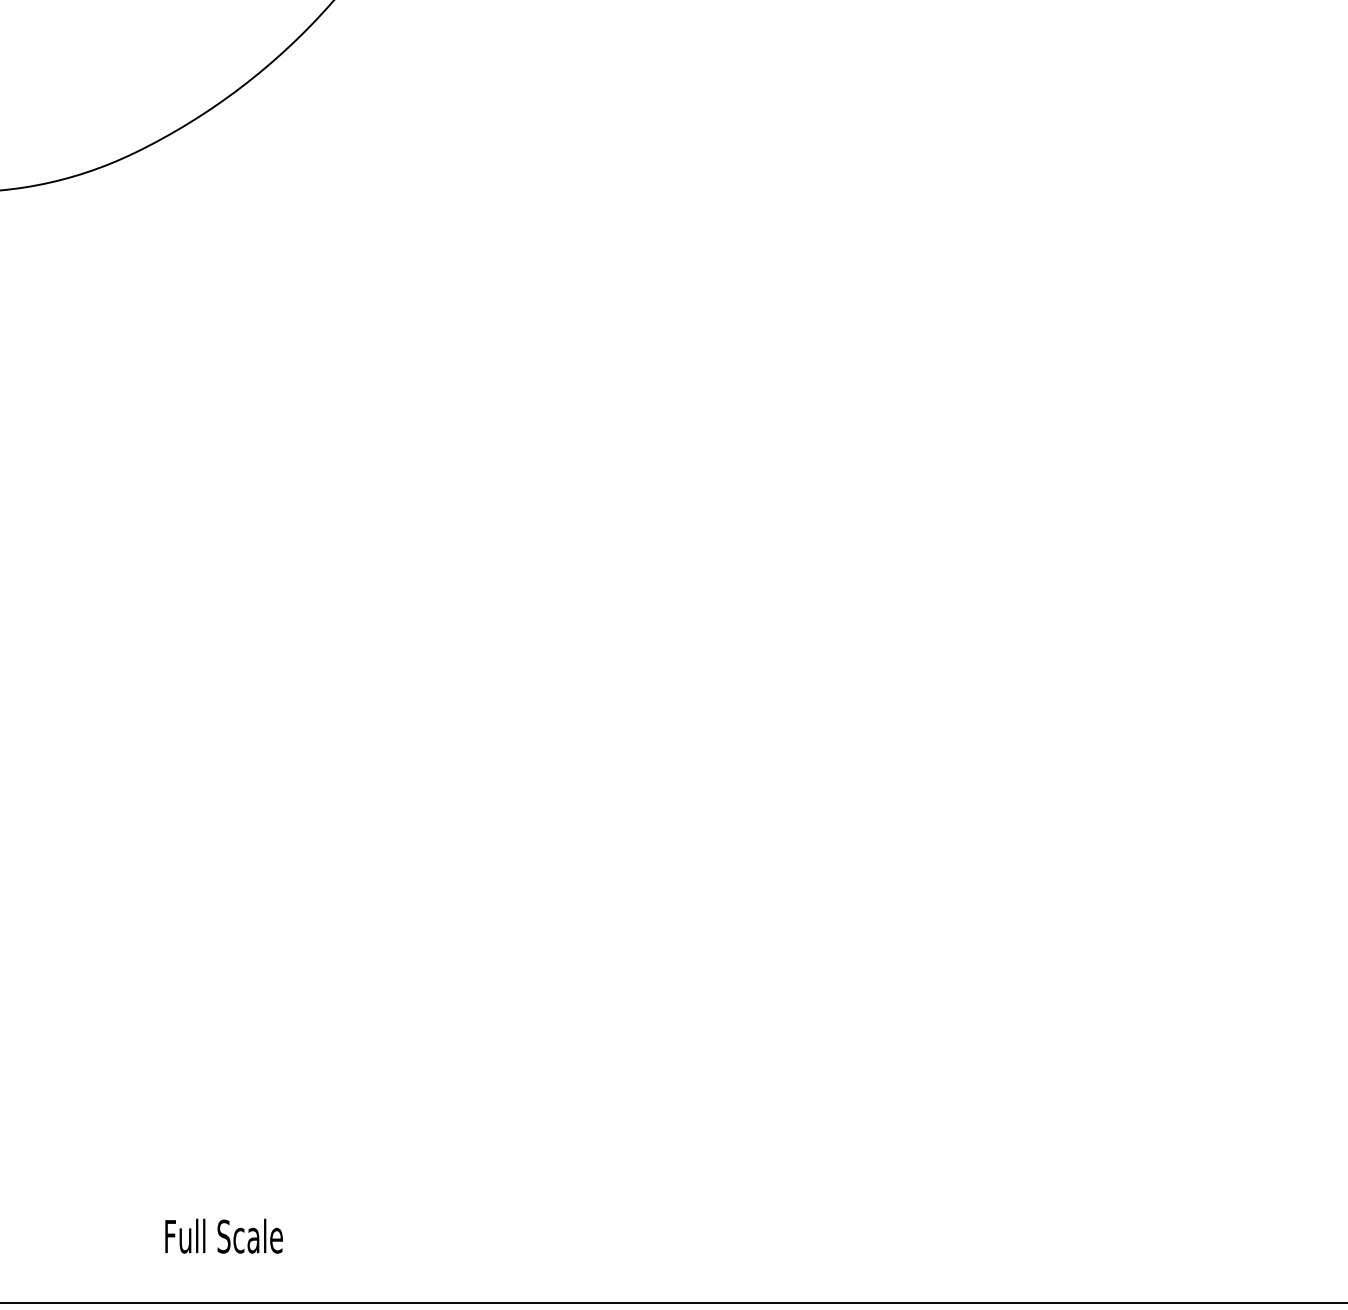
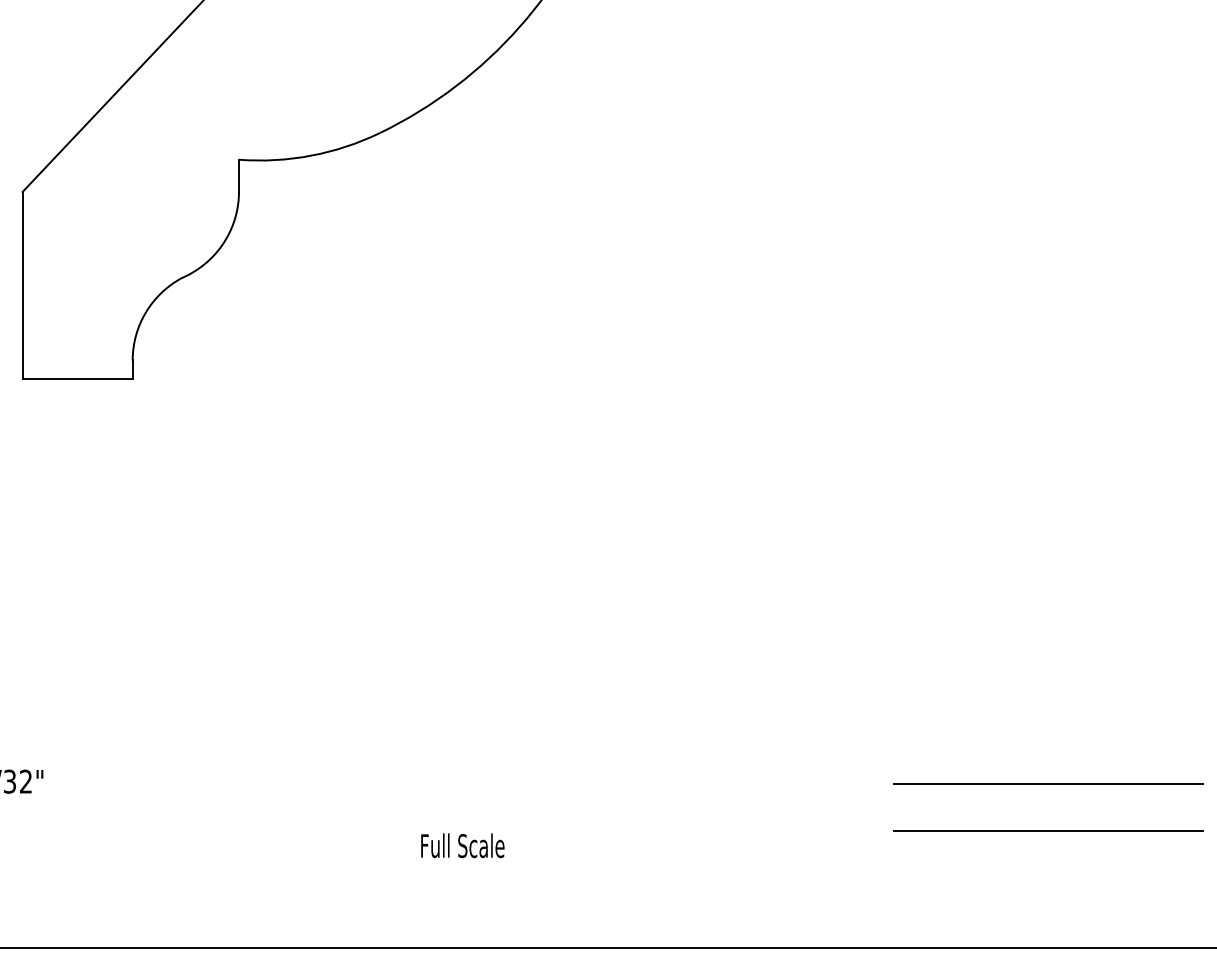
line: (1077, 1072) -> (1048, 784), added
line: (1077, 1137) -> (1048, 830), added
text: (223, 1235) -> (462, 845), moved

